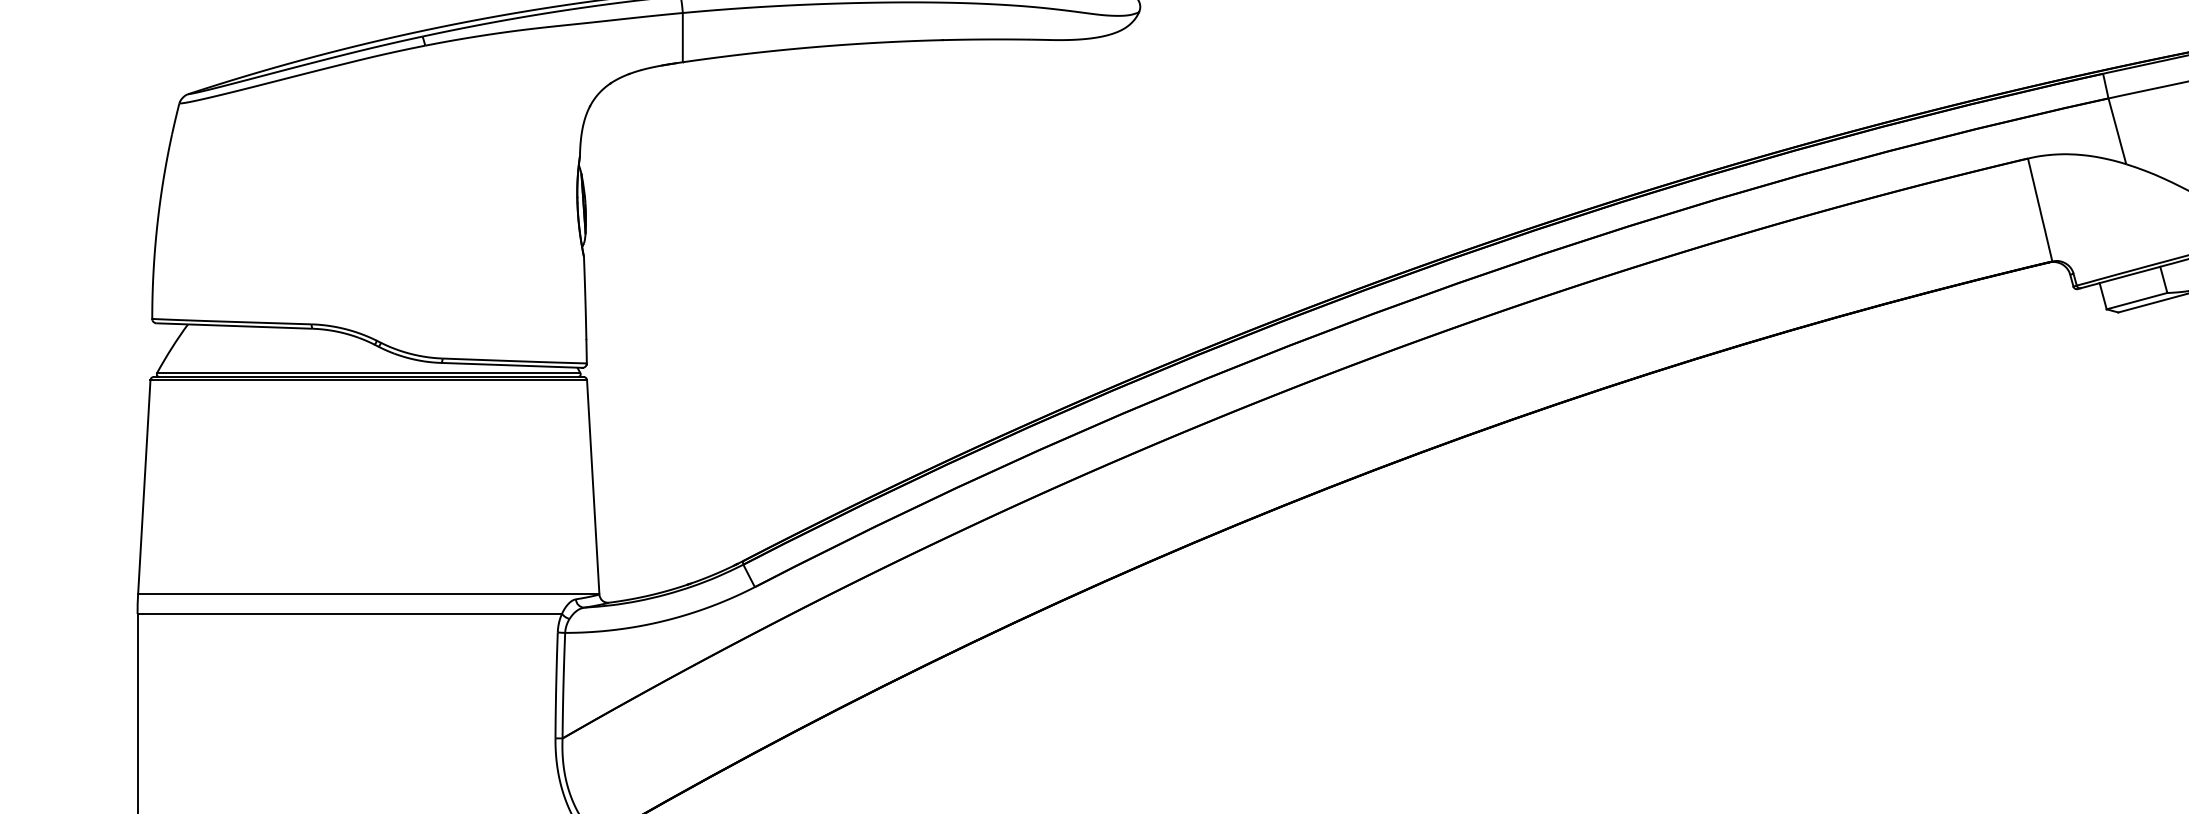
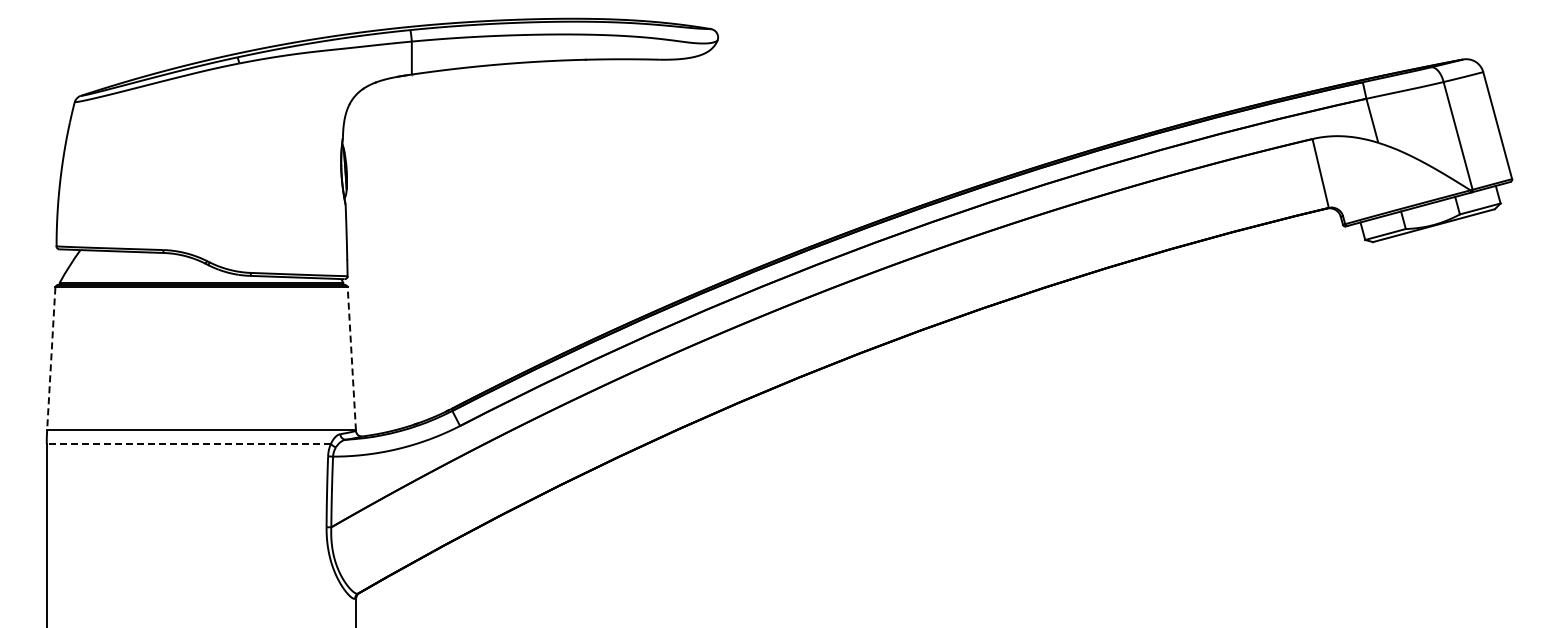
line: (144, 486) -> (51, 358), solid -> dashed
line: (592, 486) -> (351, 358), solid -> dashed
line: (349, 613) -> (188, 443), solid -> dashed

